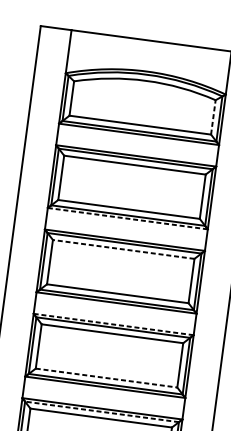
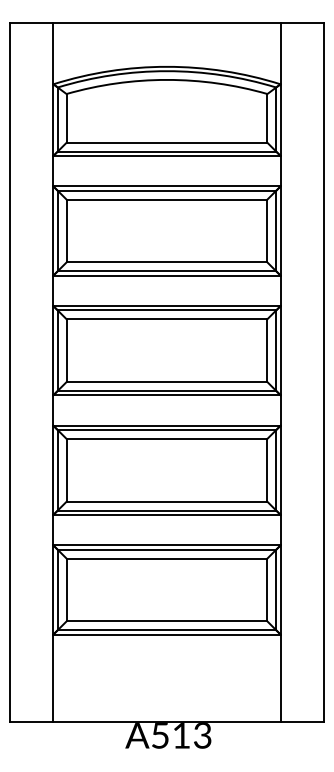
line: (213, 116) -> (267, 117), dashed -> solid
line: (127, 218) -> (166, 275), dashed -> solid
line: (123, 249) -> (166, 319), dashed -> solid
line: (113, 324) -> (166, 425), dashed -> solid
line: (106, 377) -> (167, 501), dashed -> solid
line: (101, 411) -> (166, 549), dashed -> solid

